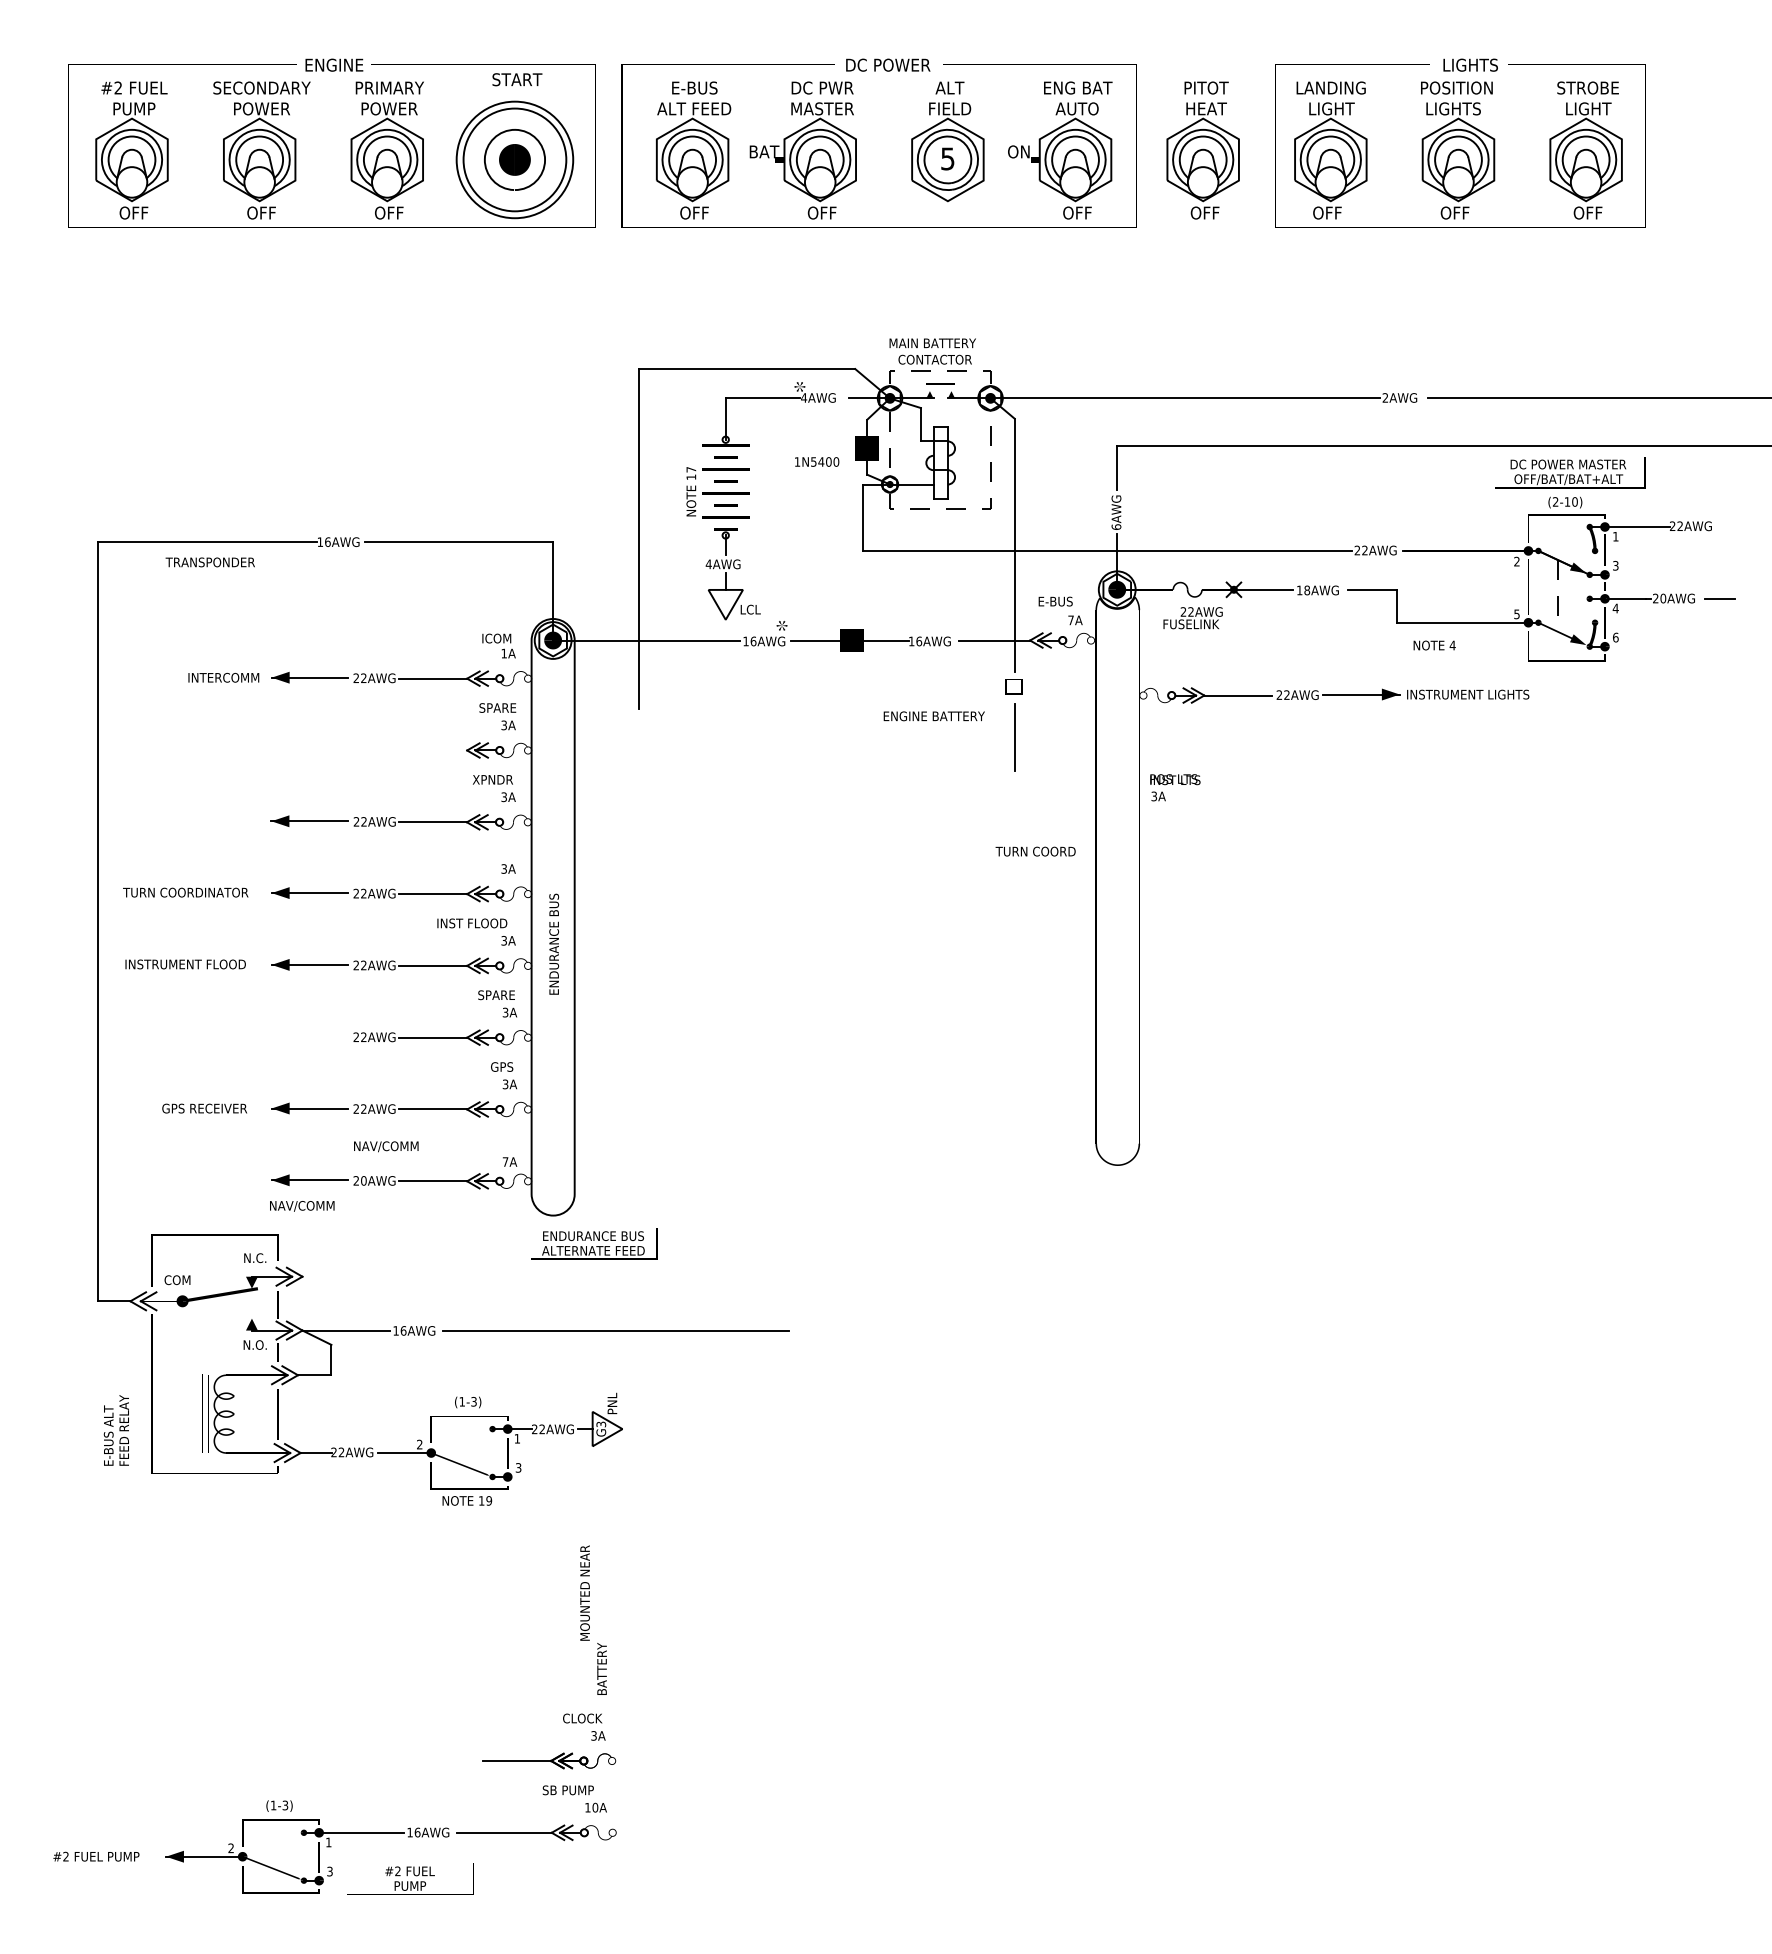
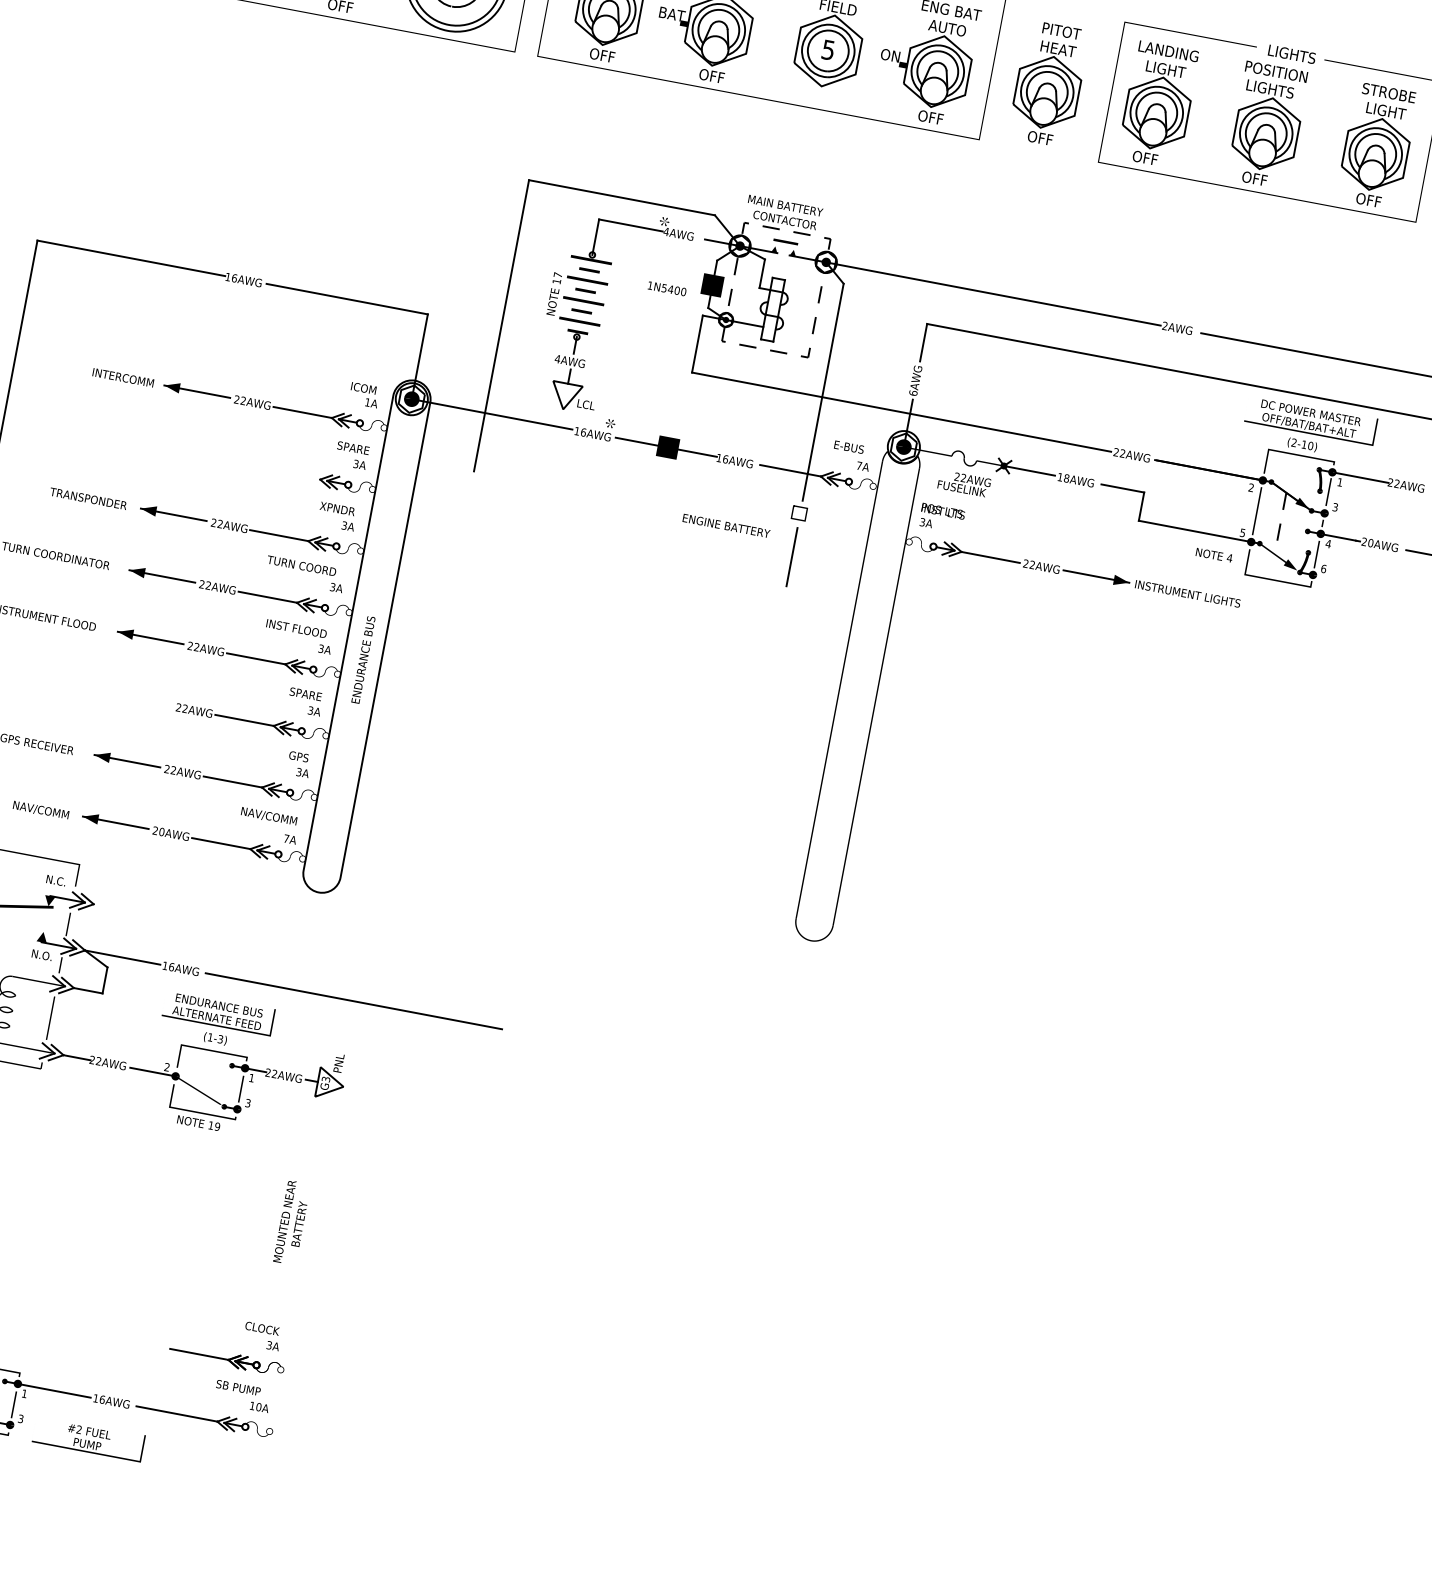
text: (209, 562) -> (87, 498), moved
text: (1434, 645) -> (1214, 555), moved
text: (1175, 787) -> (942, 518), moved
text: (1035, 851) -> (301, 565), moved
text: (386, 1146) -> (269, 816), moved
text: (302, 1206) -> (41, 810), moved
text: (594, 1243) -> (219, 1012), moved
text: (601, 1668) -> (299, 1223), moved

